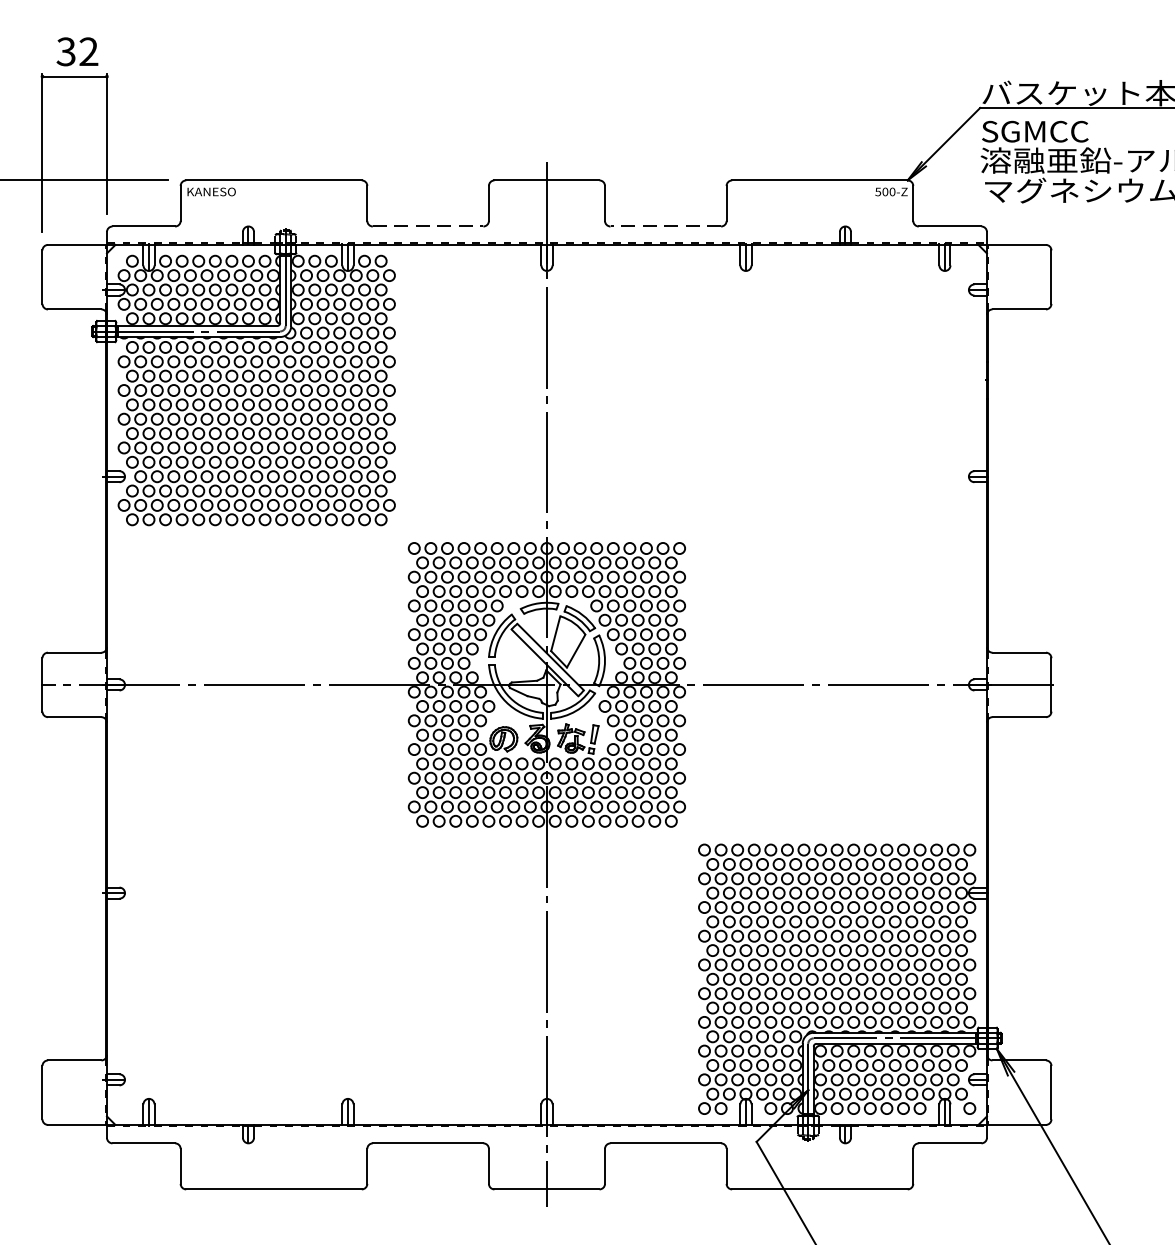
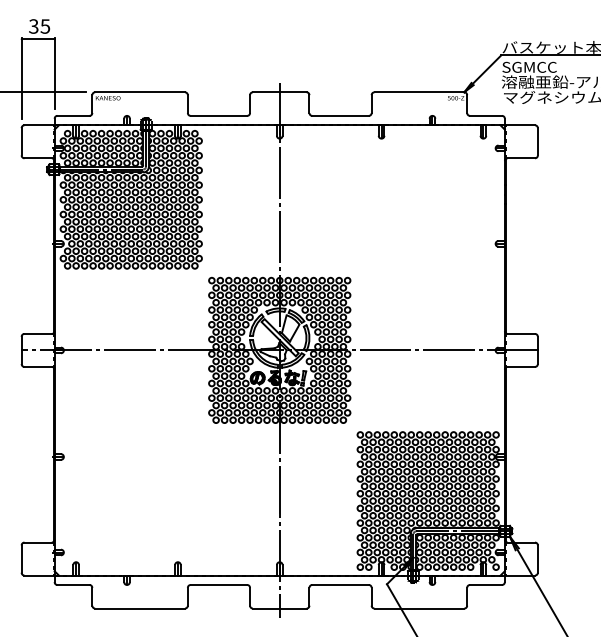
text: (89, 51) -> (45, 26), 32 -> 35
line: (429, 225) -> (219, 115), dashed -> solid
line: (665, 225) -> (340, 115), dashed -> solid

